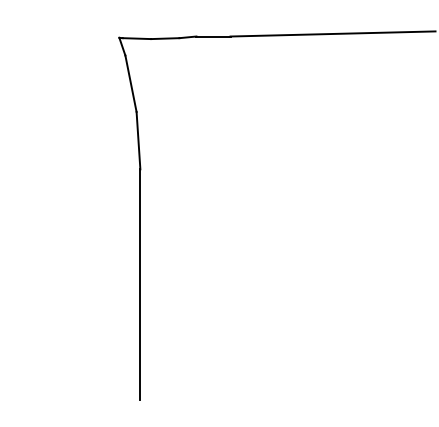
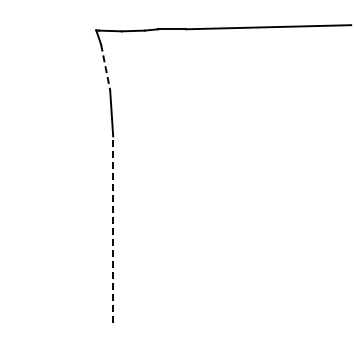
line: (130, 83) -> (105, 67), solid -> dashed
line: (140, 284) -> (113, 229), solid -> dashed

